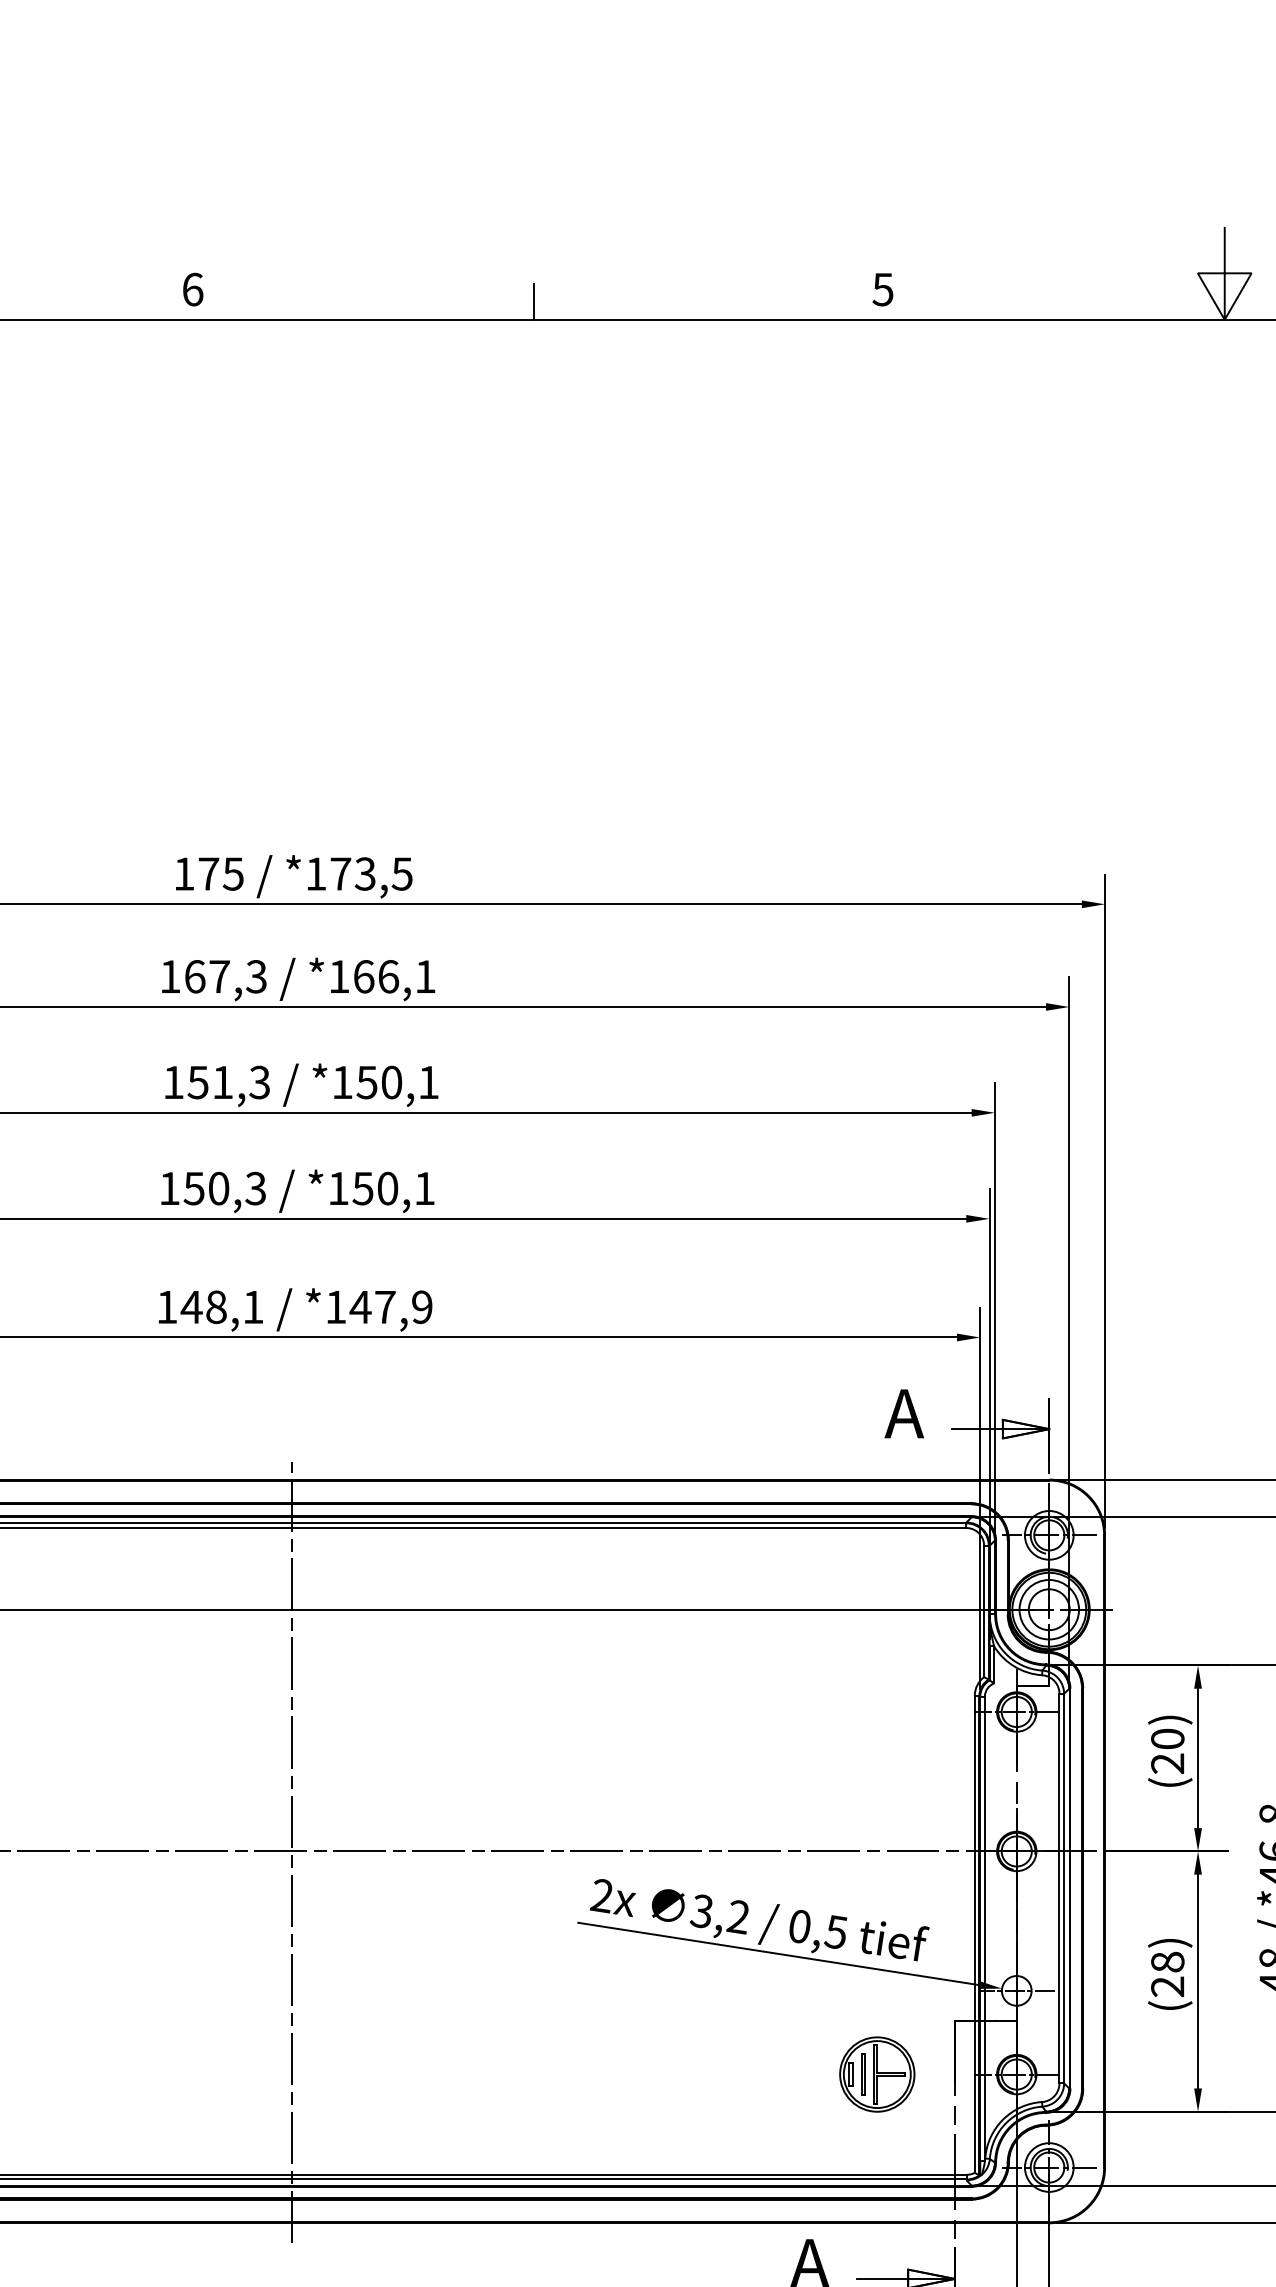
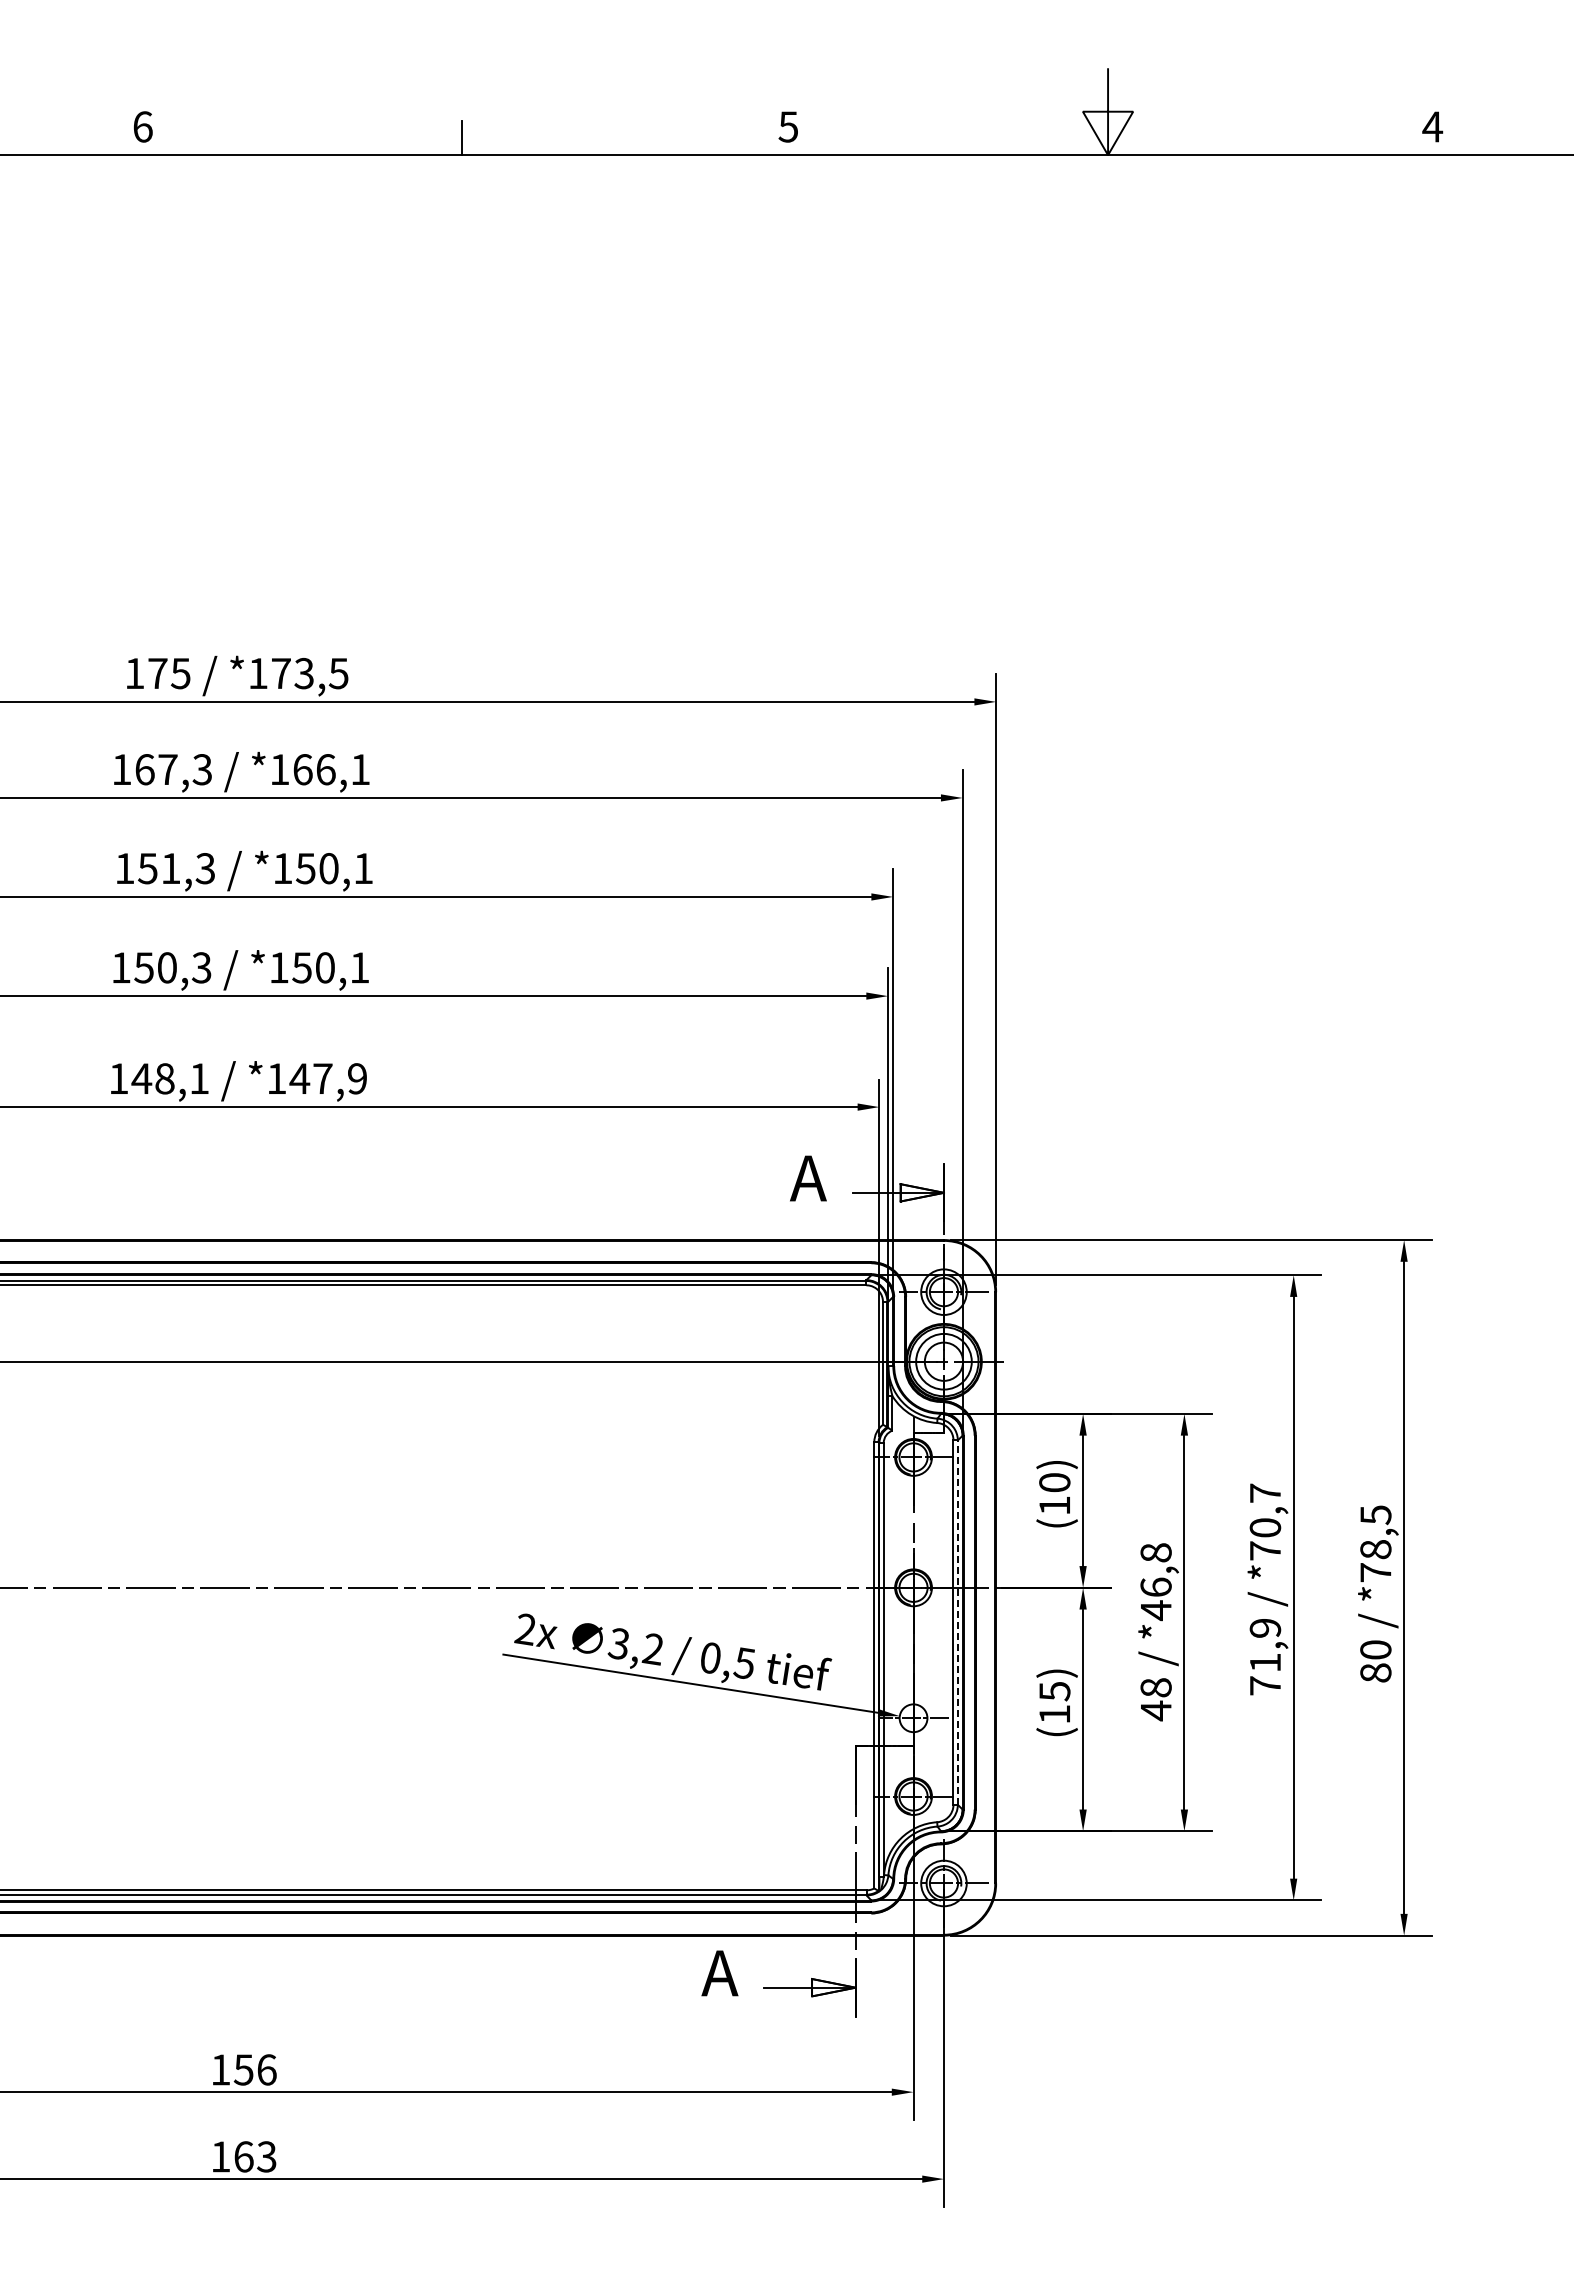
text: (1167, 1763) -> (1054, 1505), (20) -> (10)
line: (291, 1852) -> (235, 1588), removed
line: (1063, 1888) -> (957, 1622), solid -> dashed
text: (1167, 1974) -> (1054, 1702), (28) -> (15)
part: (876, 2074) -> (782, 1796), removed

